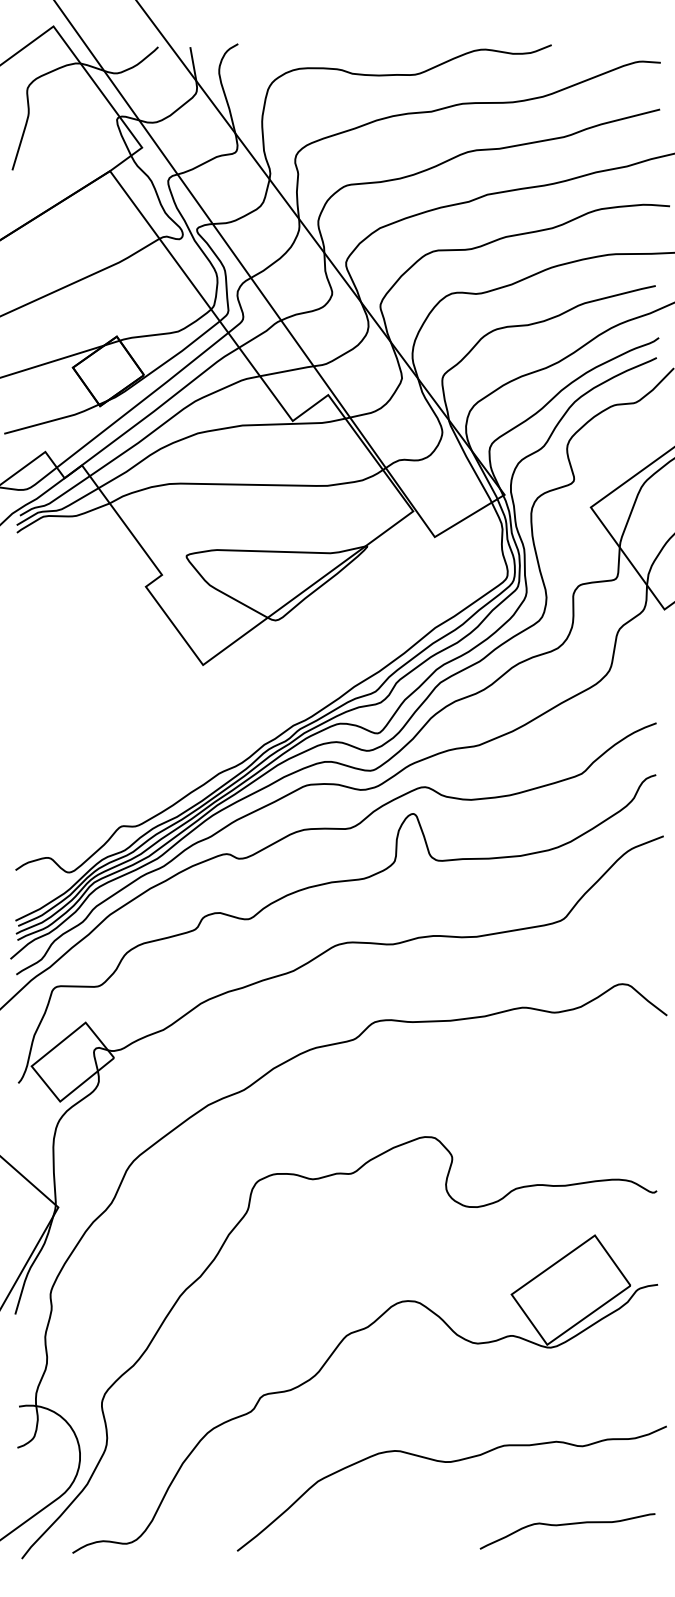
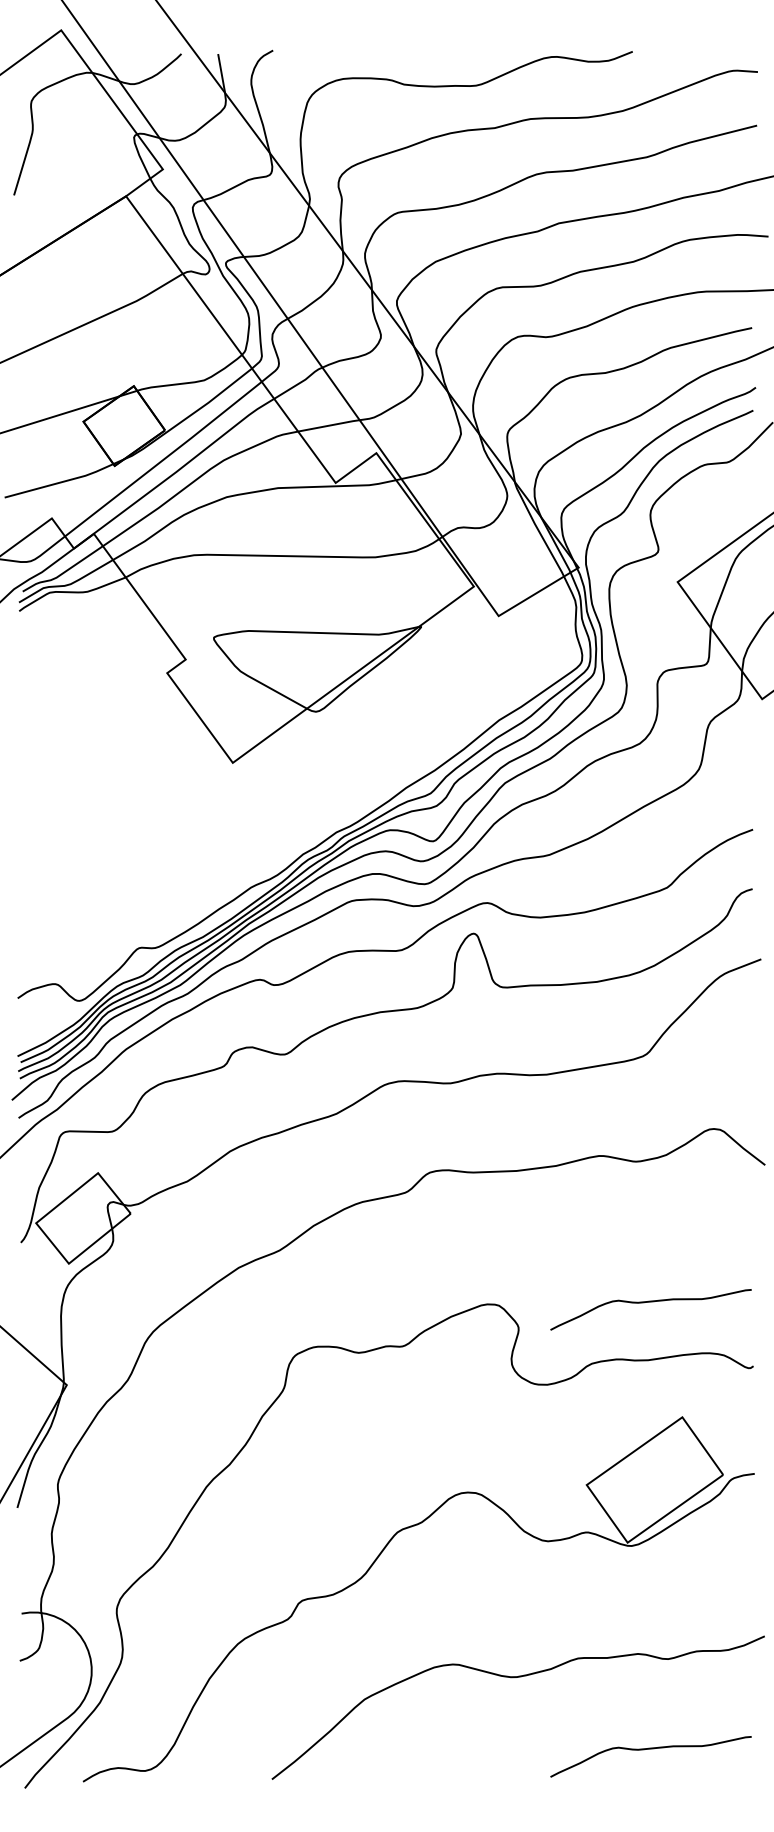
curve: (567, 1135) -> (650, 1302), added

